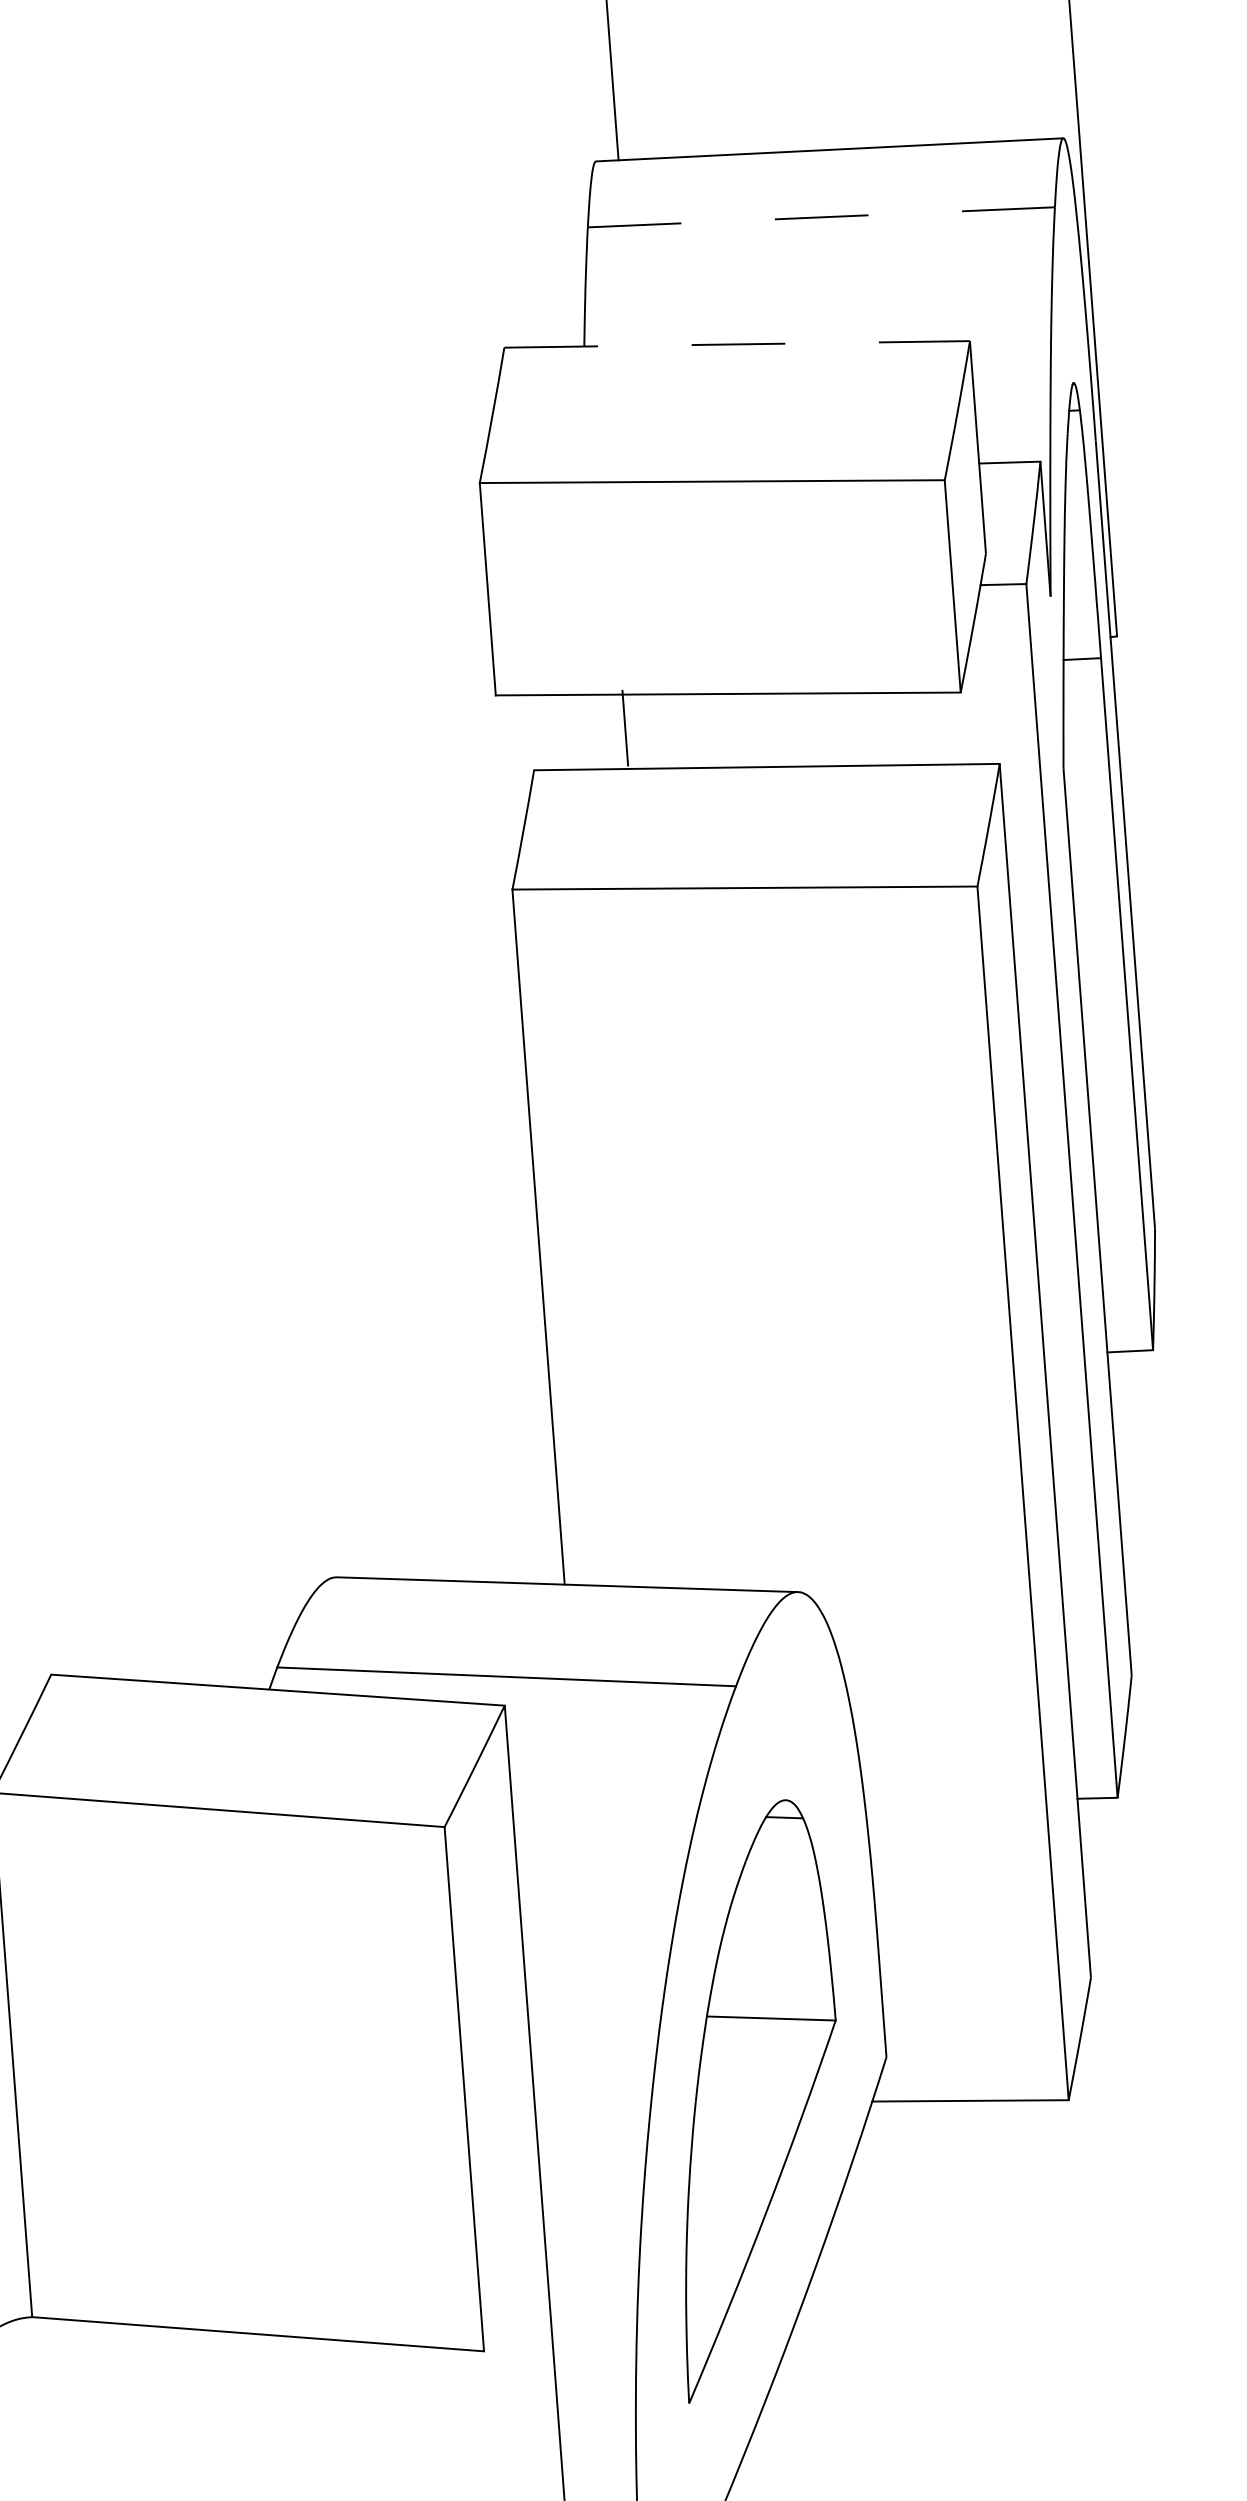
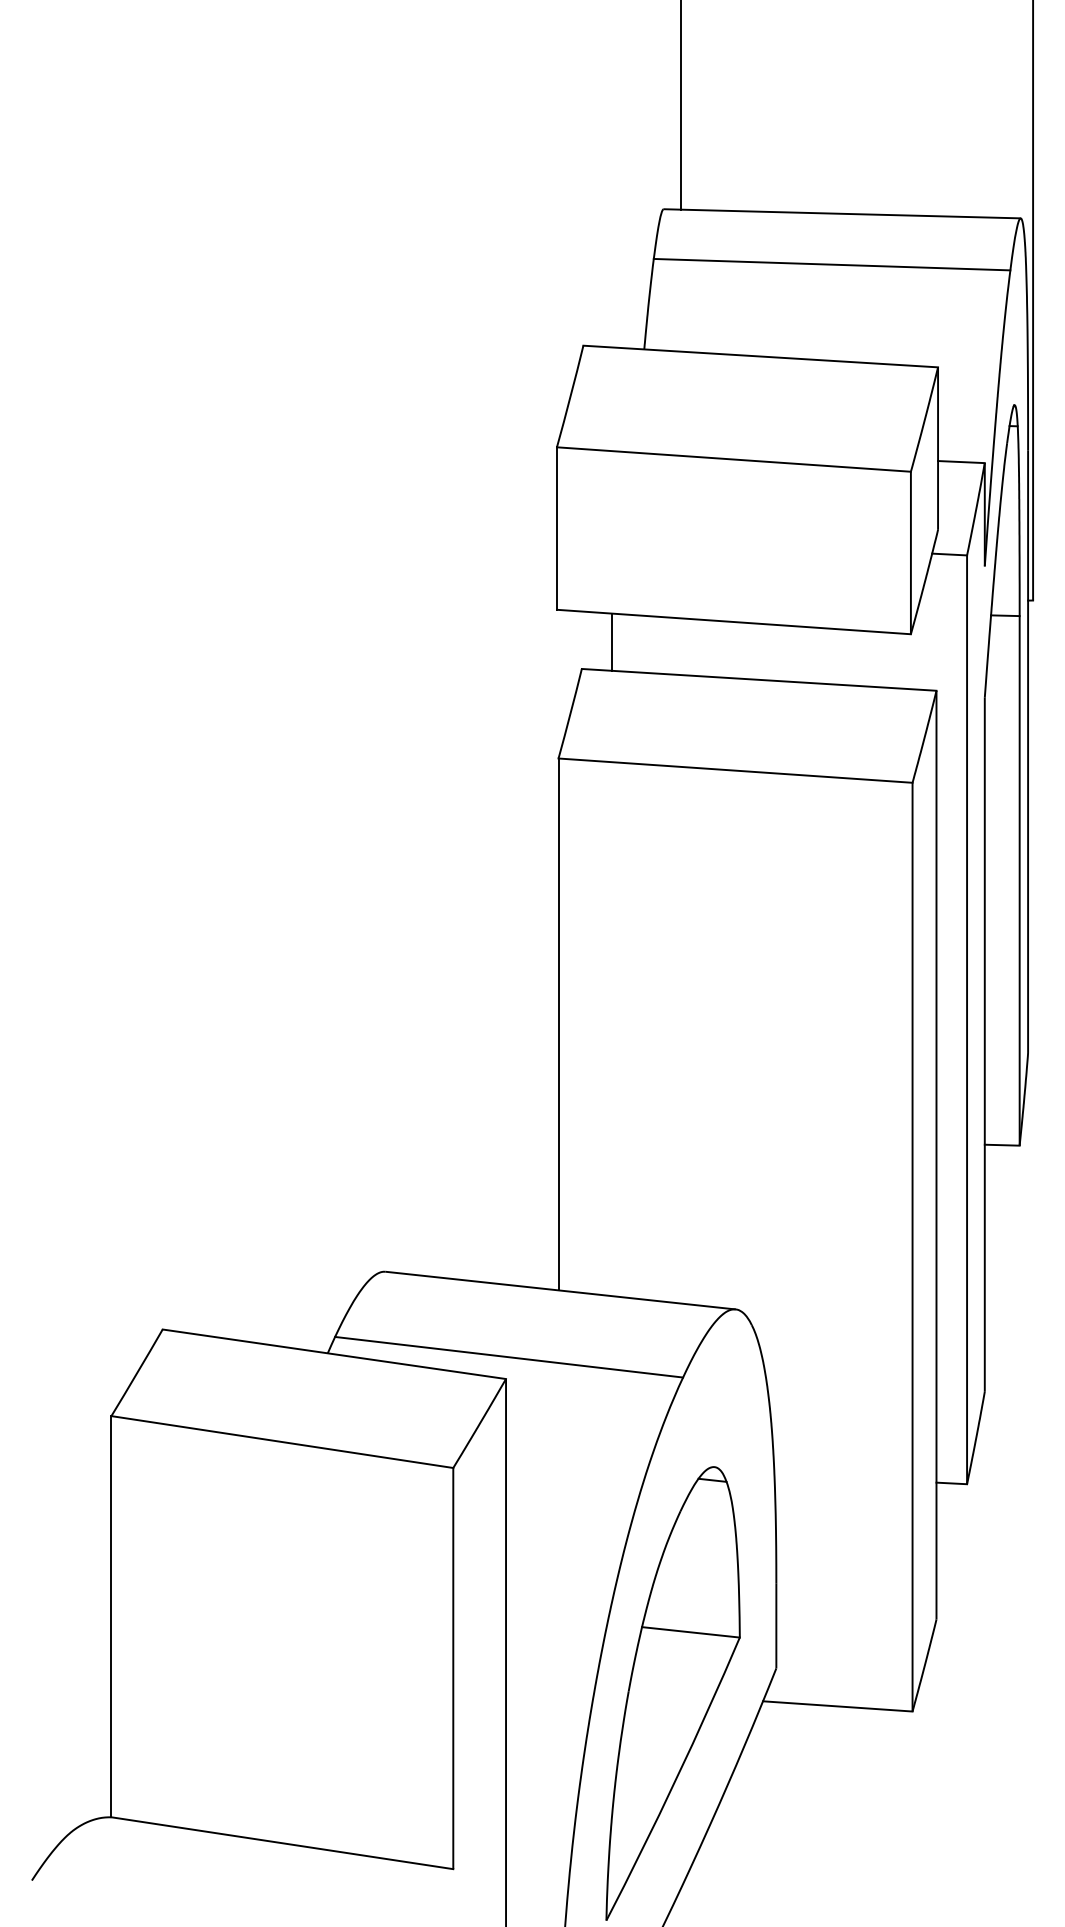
line: (821, 217) -> (832, 264), dashed -> solid
line: (736, 344) -> (760, 356), dashed -> solid
line: (625, 727) -> (611, 641), moved

